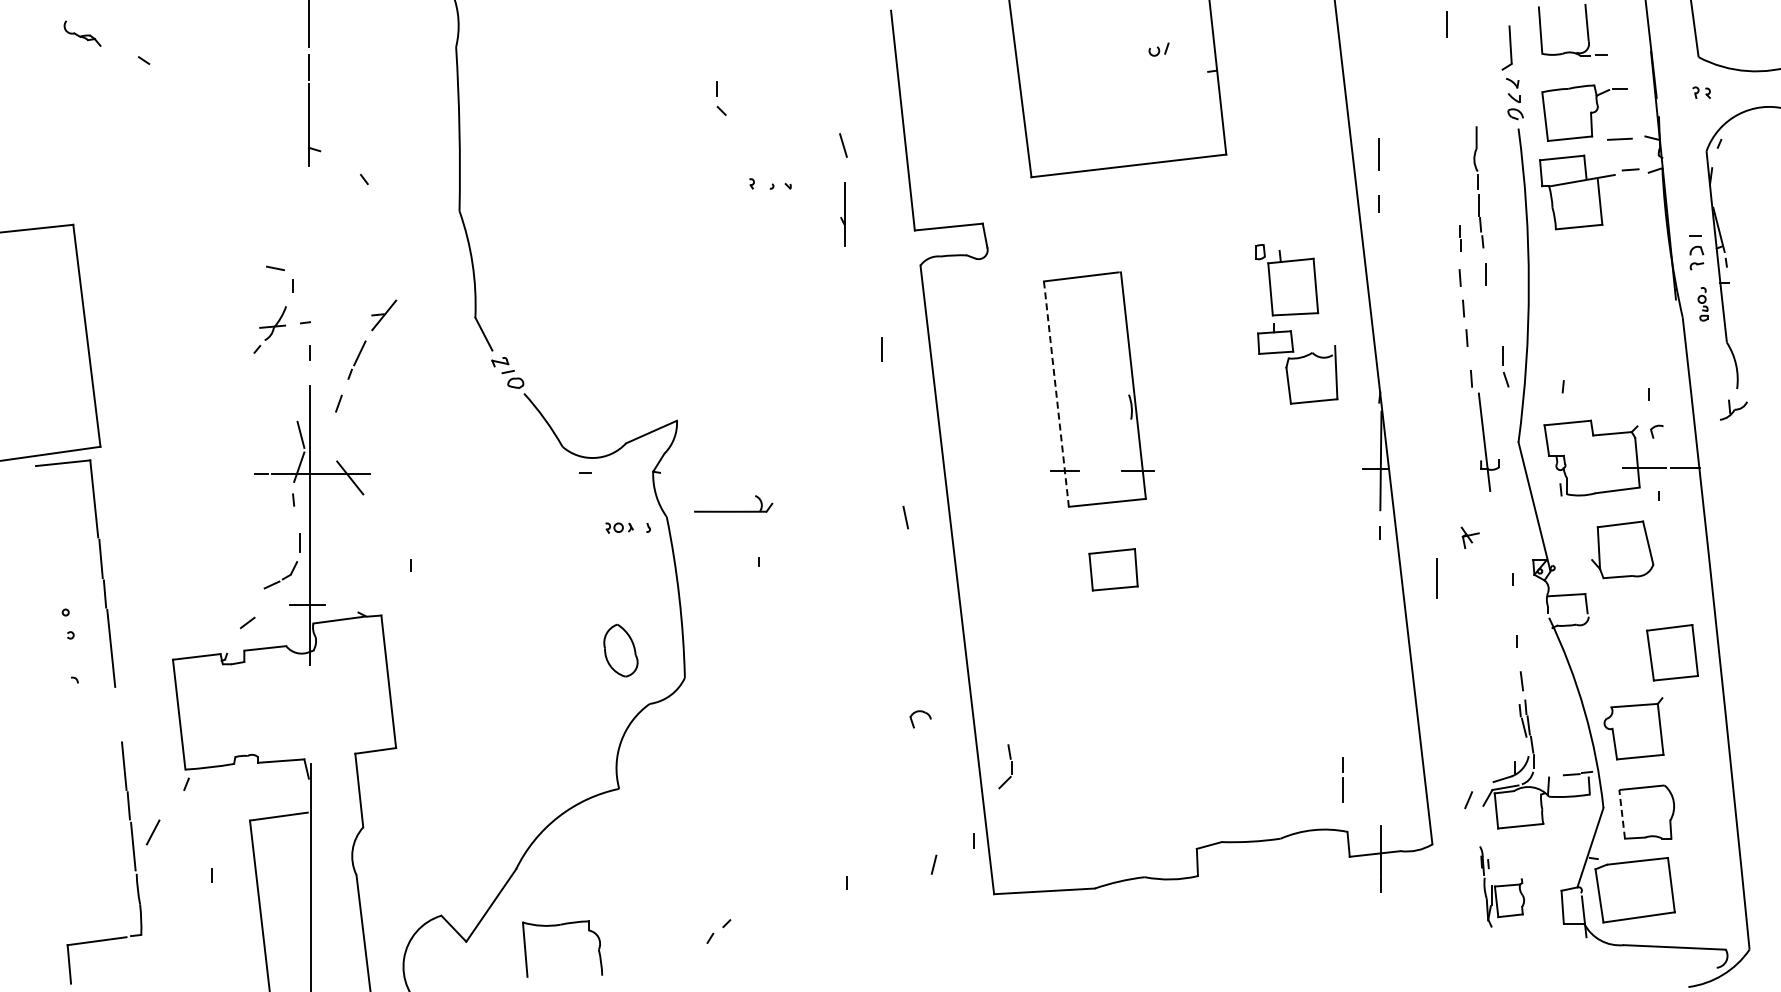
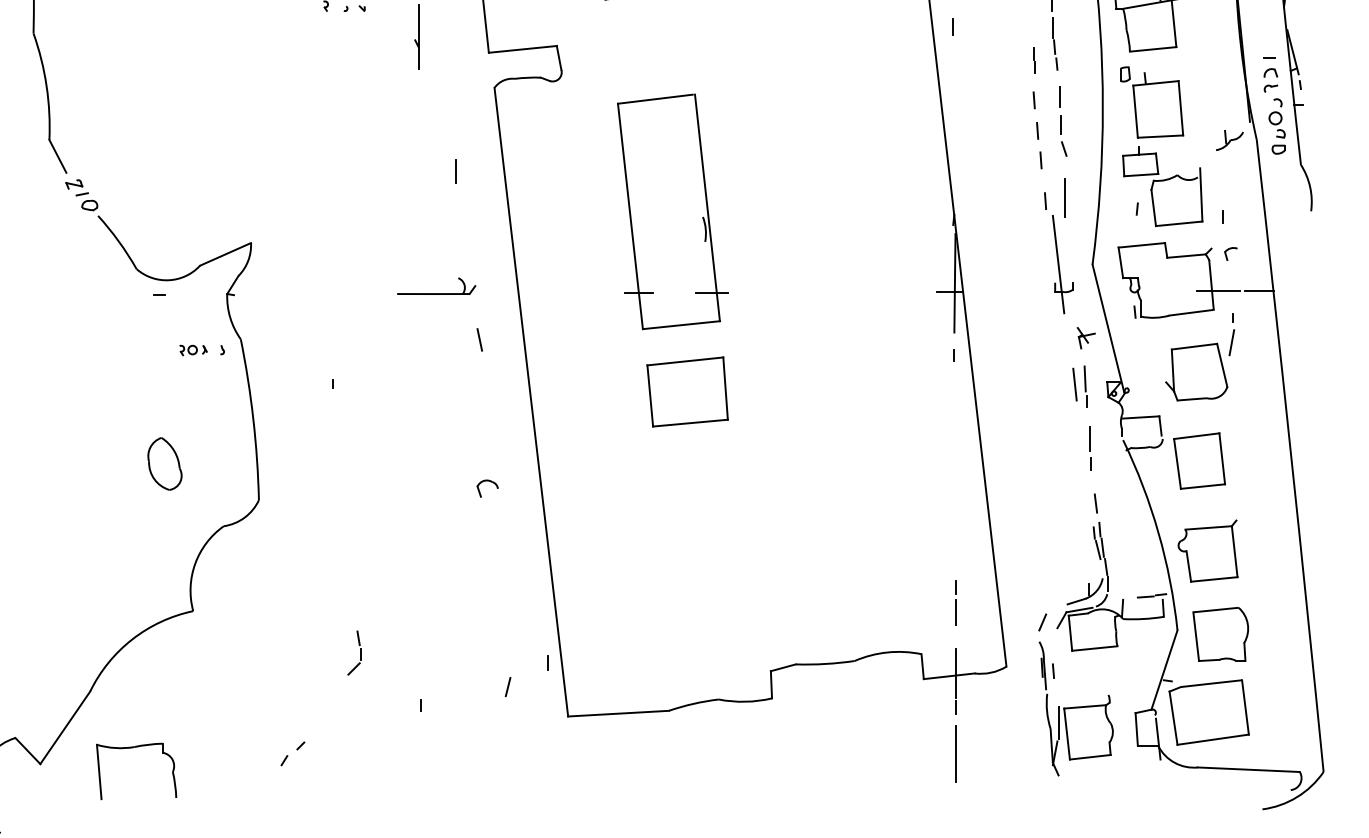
part: (1702, 304) -> (1276, 126), size x1.67
part: (1291, 330) -> (1156, 152), moved
part: (1505, 366) -> (1063, 135), moved
line: (1056, 394) -> (630, 216), dashed -> solid
part: (1733, 409) -> (1229, 139), moved
part: (733, 510) -> (436, 292), moved
line: (1657, 519) -> (1231, 341), added
part: (1469, 537) -> (1085, 337), moved
line: (1510, 556) -> (1084, 378), added
line: (1500, 562) -> (1074, 384), added
part: (1113, 569) -> (687, 391), size x1.67
line: (1436, 578) -> (1064, 197), moved
line: (1516, 616) -> (1090, 438), added
part: (620, 650) -> (164, 463), moved
part: (1672, 652) -> (1199, 460), moved
part: (920, 712) -> (487, 481), moved
part: (1005, 766) -> (354, 652), moved
line: (1342, 779) -> (954, 601), moved
line: (1622, 814) -> (1196, 636), dashed -> solid
part: (1501, 886) -> (1075, 708), size x1.67
line: (1381, 931) -> (955, 753), added

